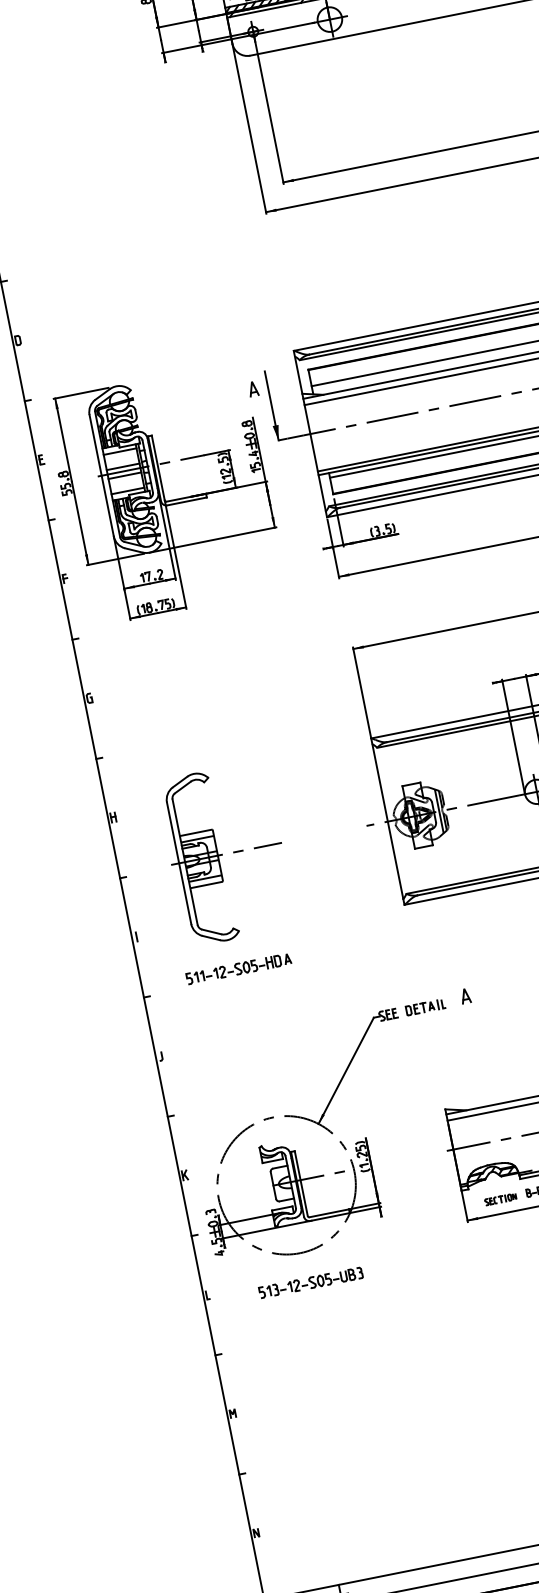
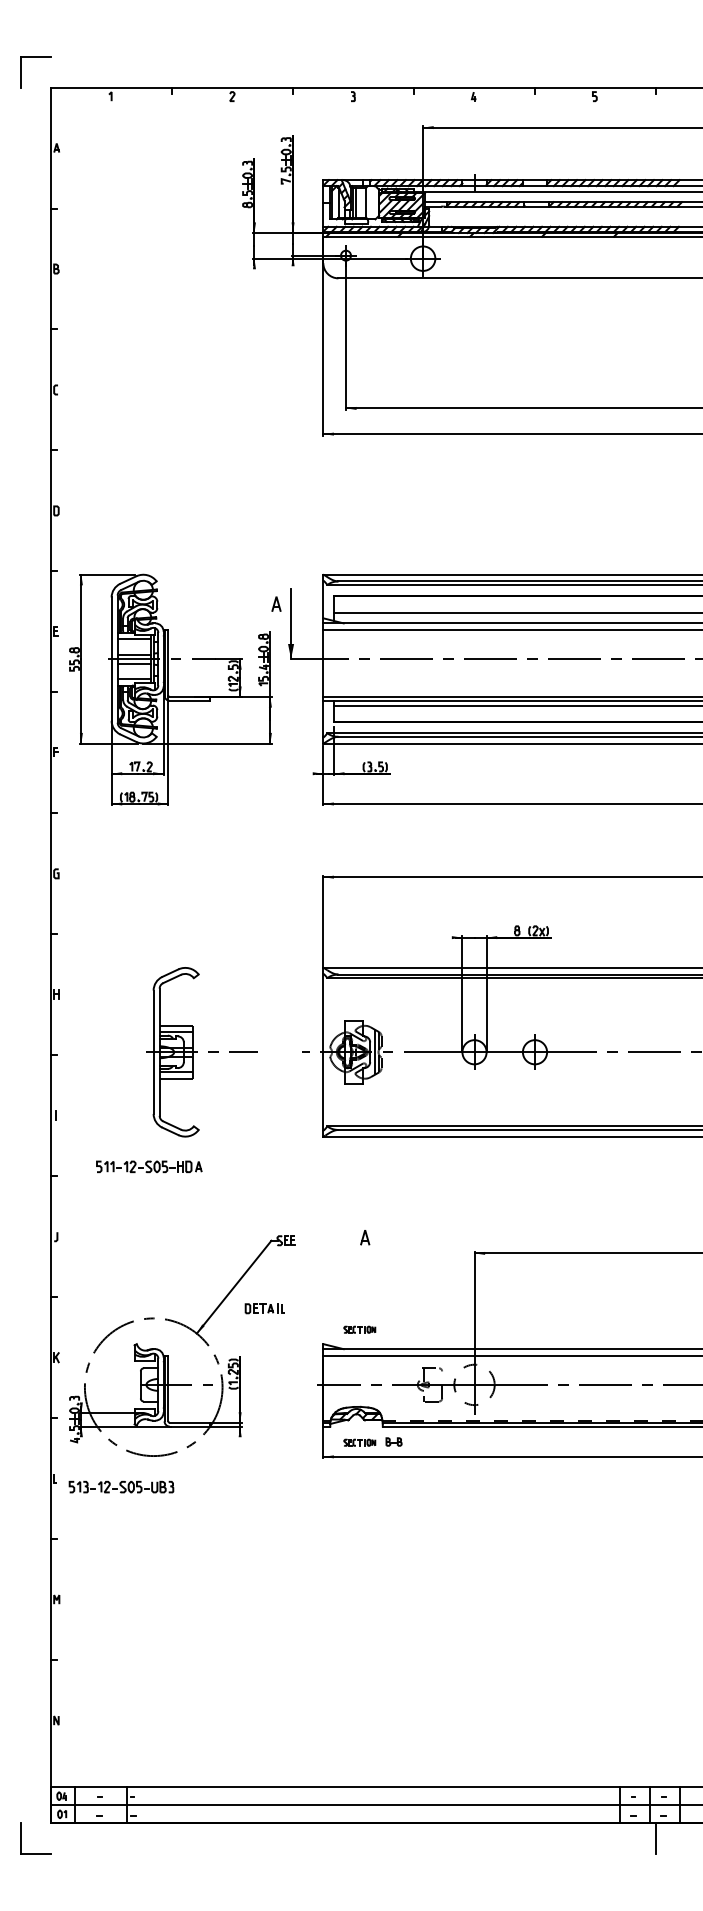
part: (226, 854) -> (201, 1052), moved
part: (425, 1007) -> (264, 1308), moved
part: (478, 1087) -> (359, 1329), added
part: (310, 1282) -> (121, 1486), moved

